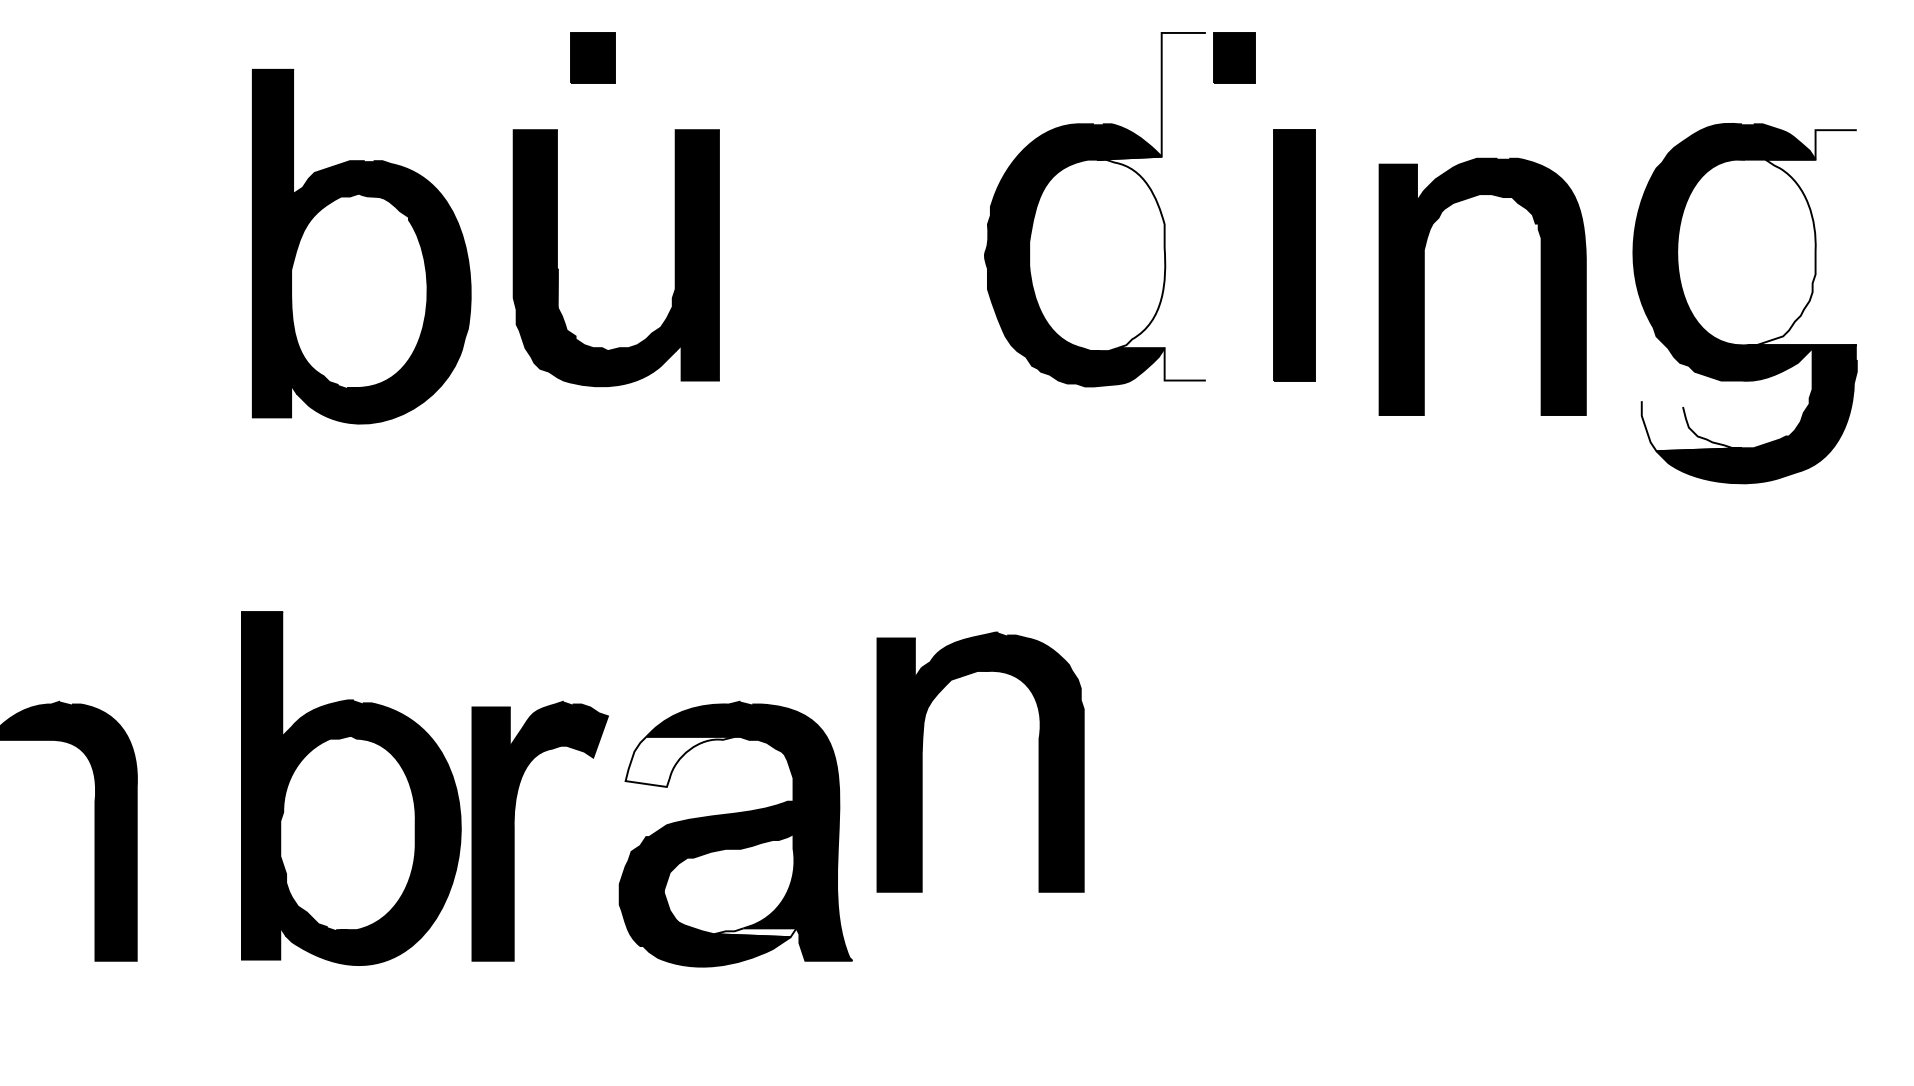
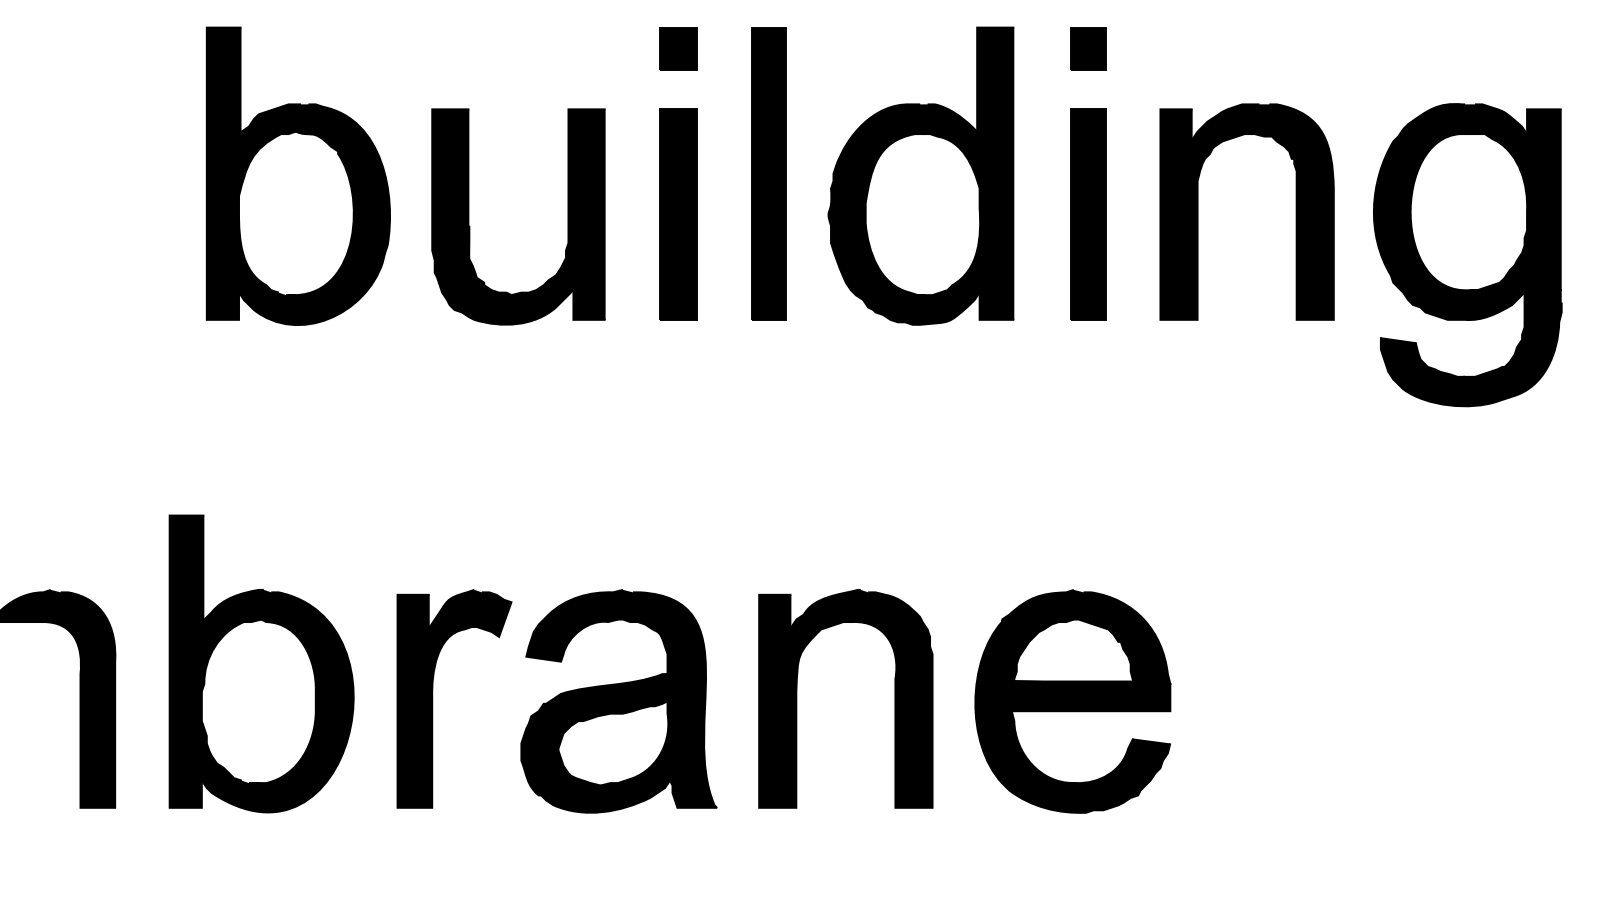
part: (592, 57) -> (678, 48), moved
part: (1234, 57) -> (1088, 48), moved
part: (913, 206) -> (768, 173), added
fill: (1151, 206) -> (968, 173), added
fill: (1801, 237) -> (1515, 199), added
part: (360, 245) -> (297, 175), moved
part: (806, 255) -> (678, 214), added
part: (1424, 286) -> (1198, 211), moved
fill: (1691, 426) -> (1422, 358), added
fill: (679, 761) -> (571, 640), added
part: (923, 761) -> (797, 698), moved
part: (351, 787) -> (261, 663), moved
part: (1275, 834) -> (1072, 701), added
fill: (755, 933) -> (635, 784), added

